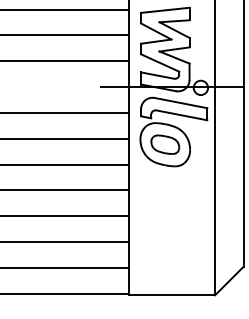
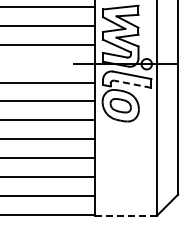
line: (181, 115) -> (132, 84), solid -> dashed
line: (173, 295) -> (126, 215), solid -> dashed

